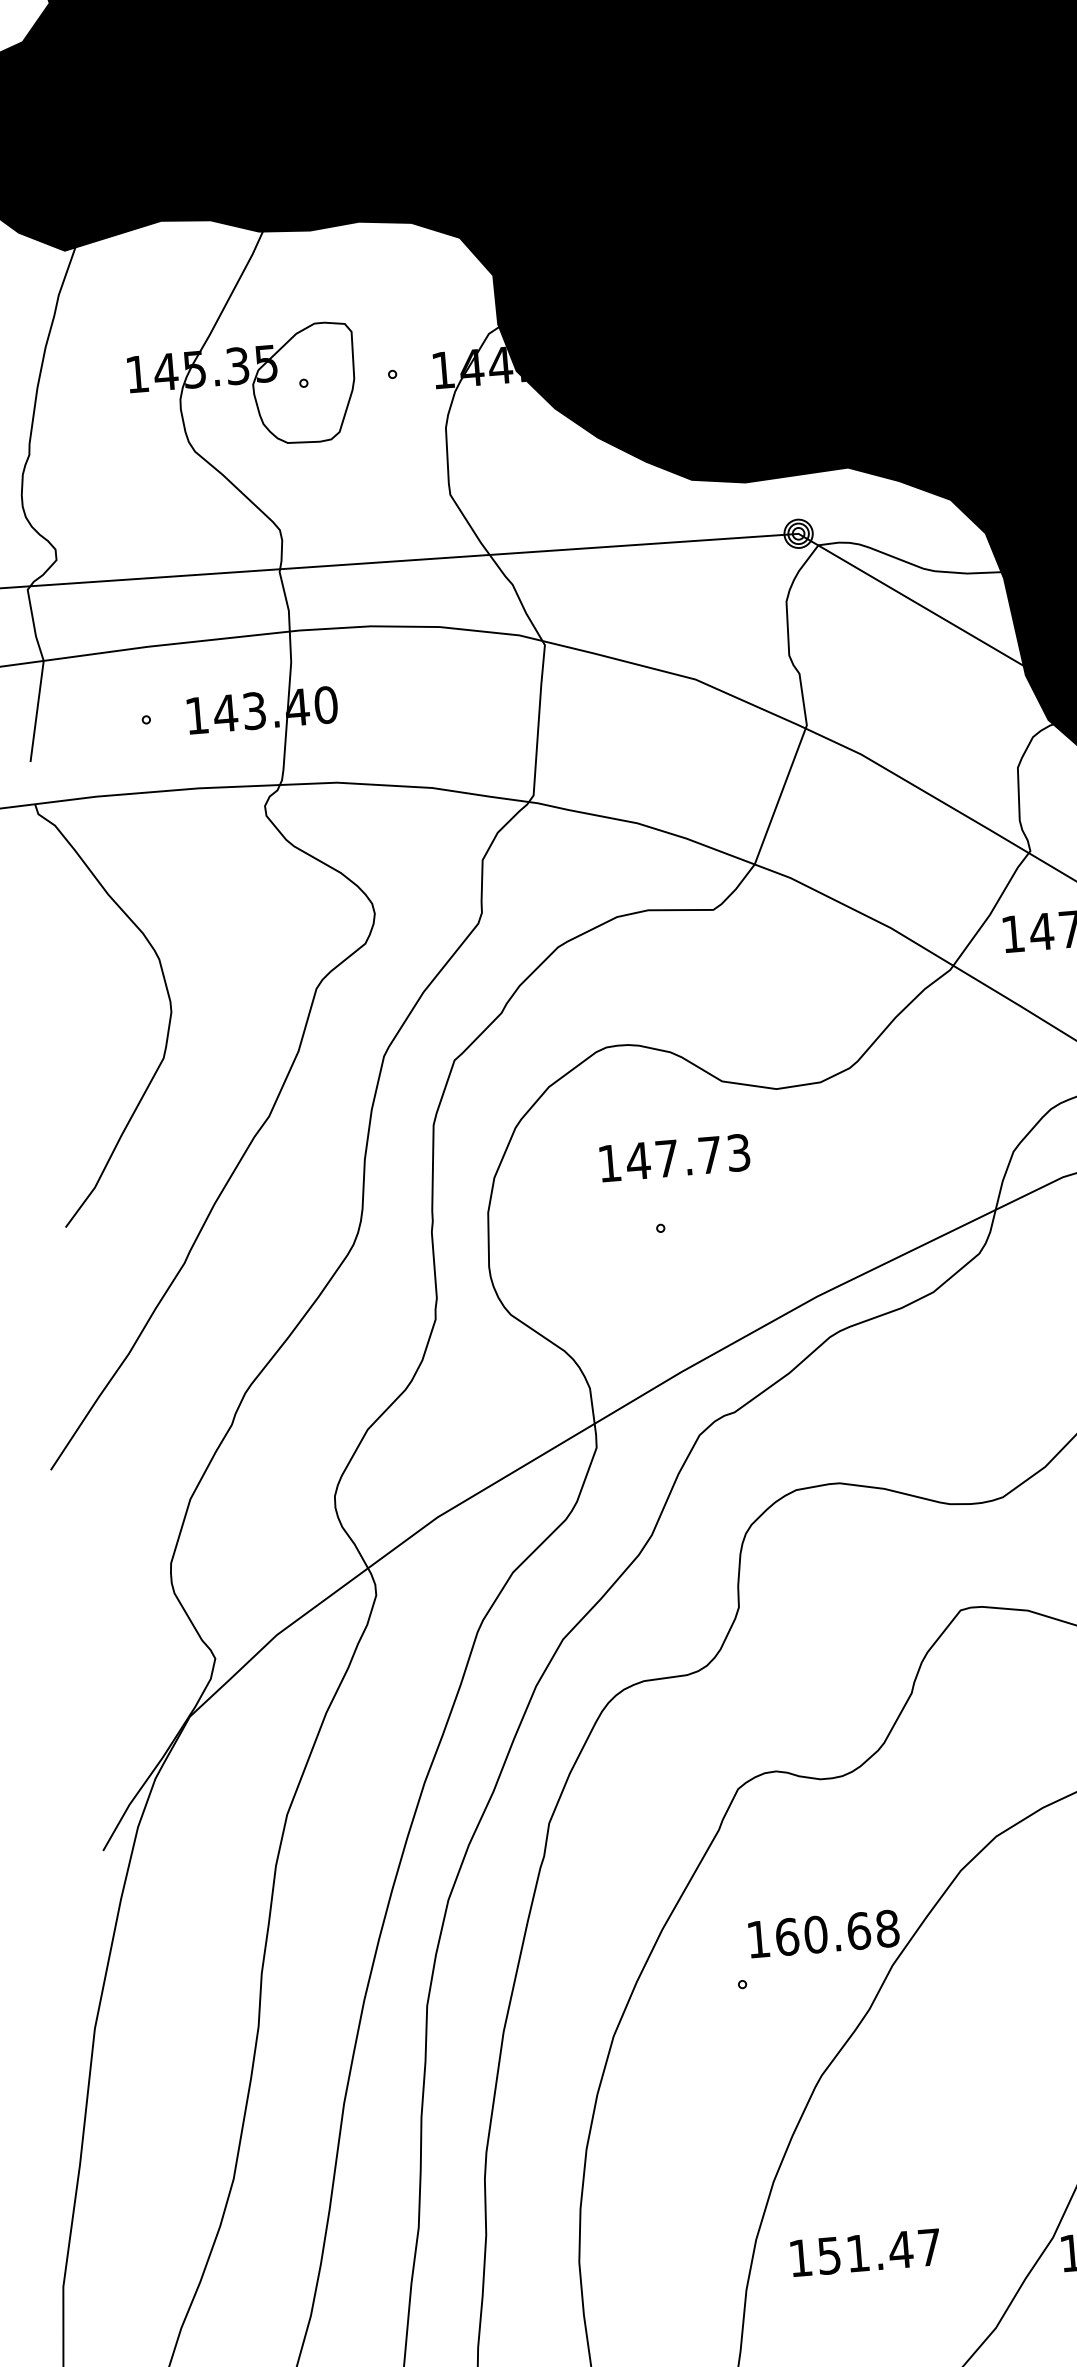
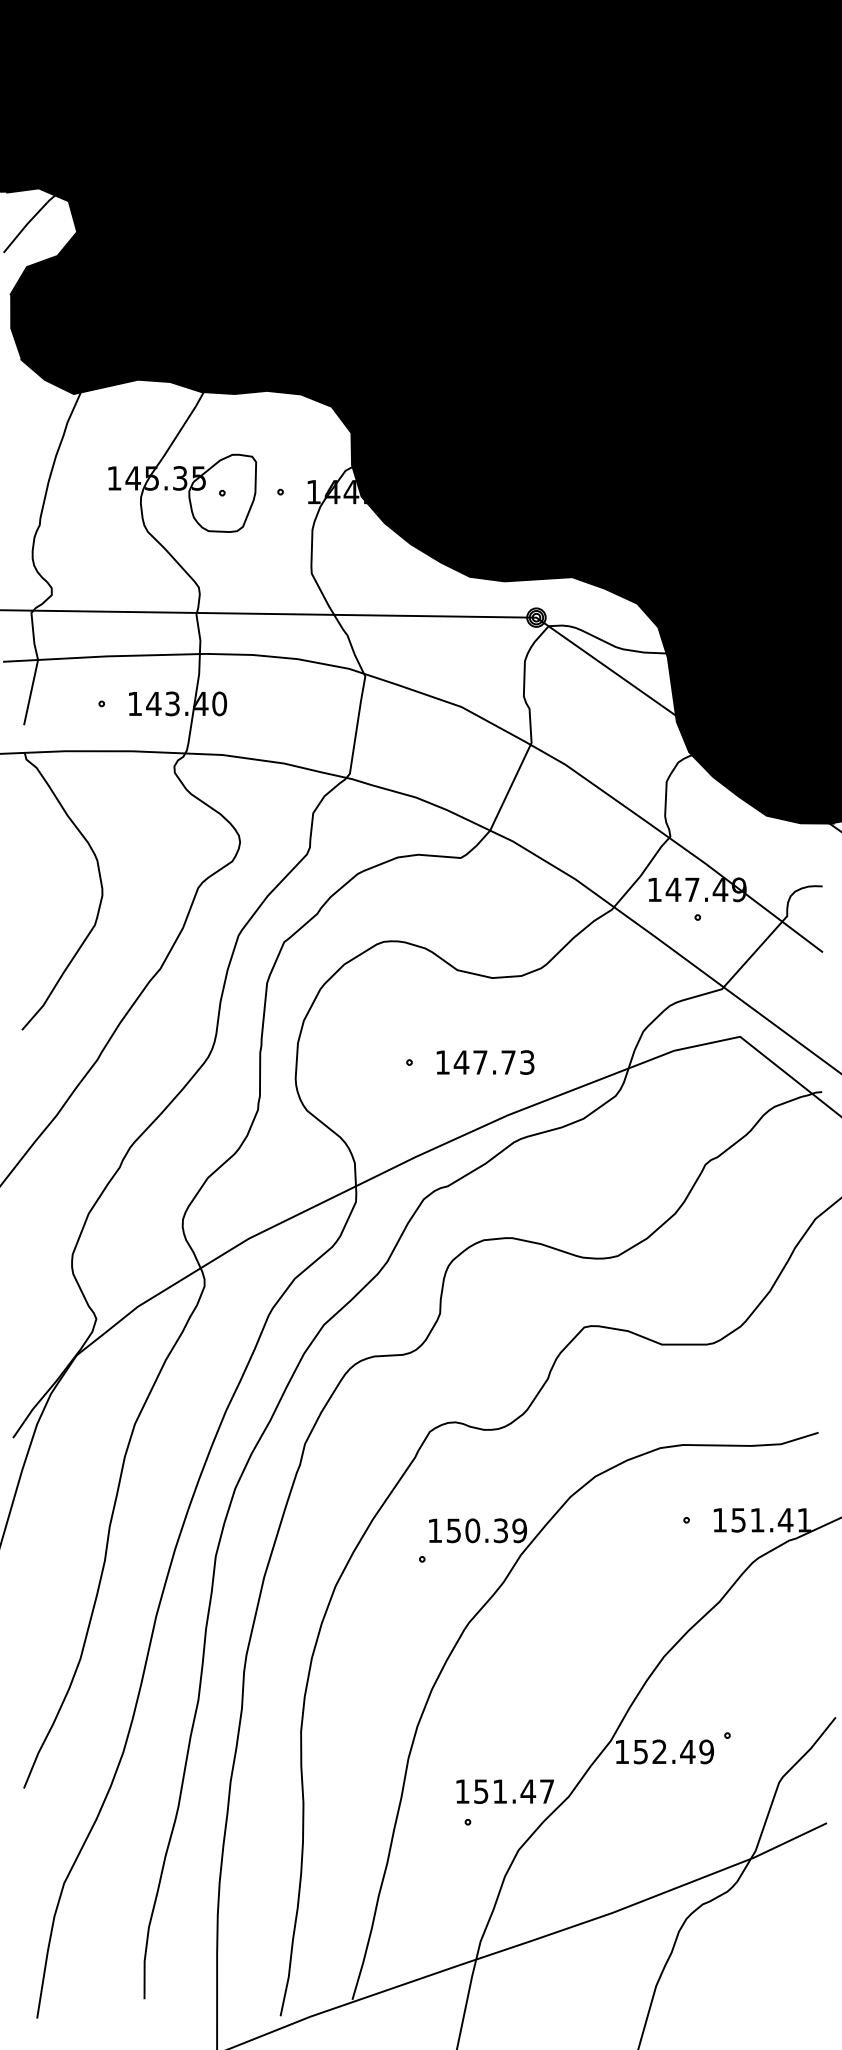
text: (674, 1158) -> (485, 1062), moved
text: (836, 1932) -> (486, 1530), 160.68 -> 150.39
text: (864, 2252) -> (504, 1791), moved

